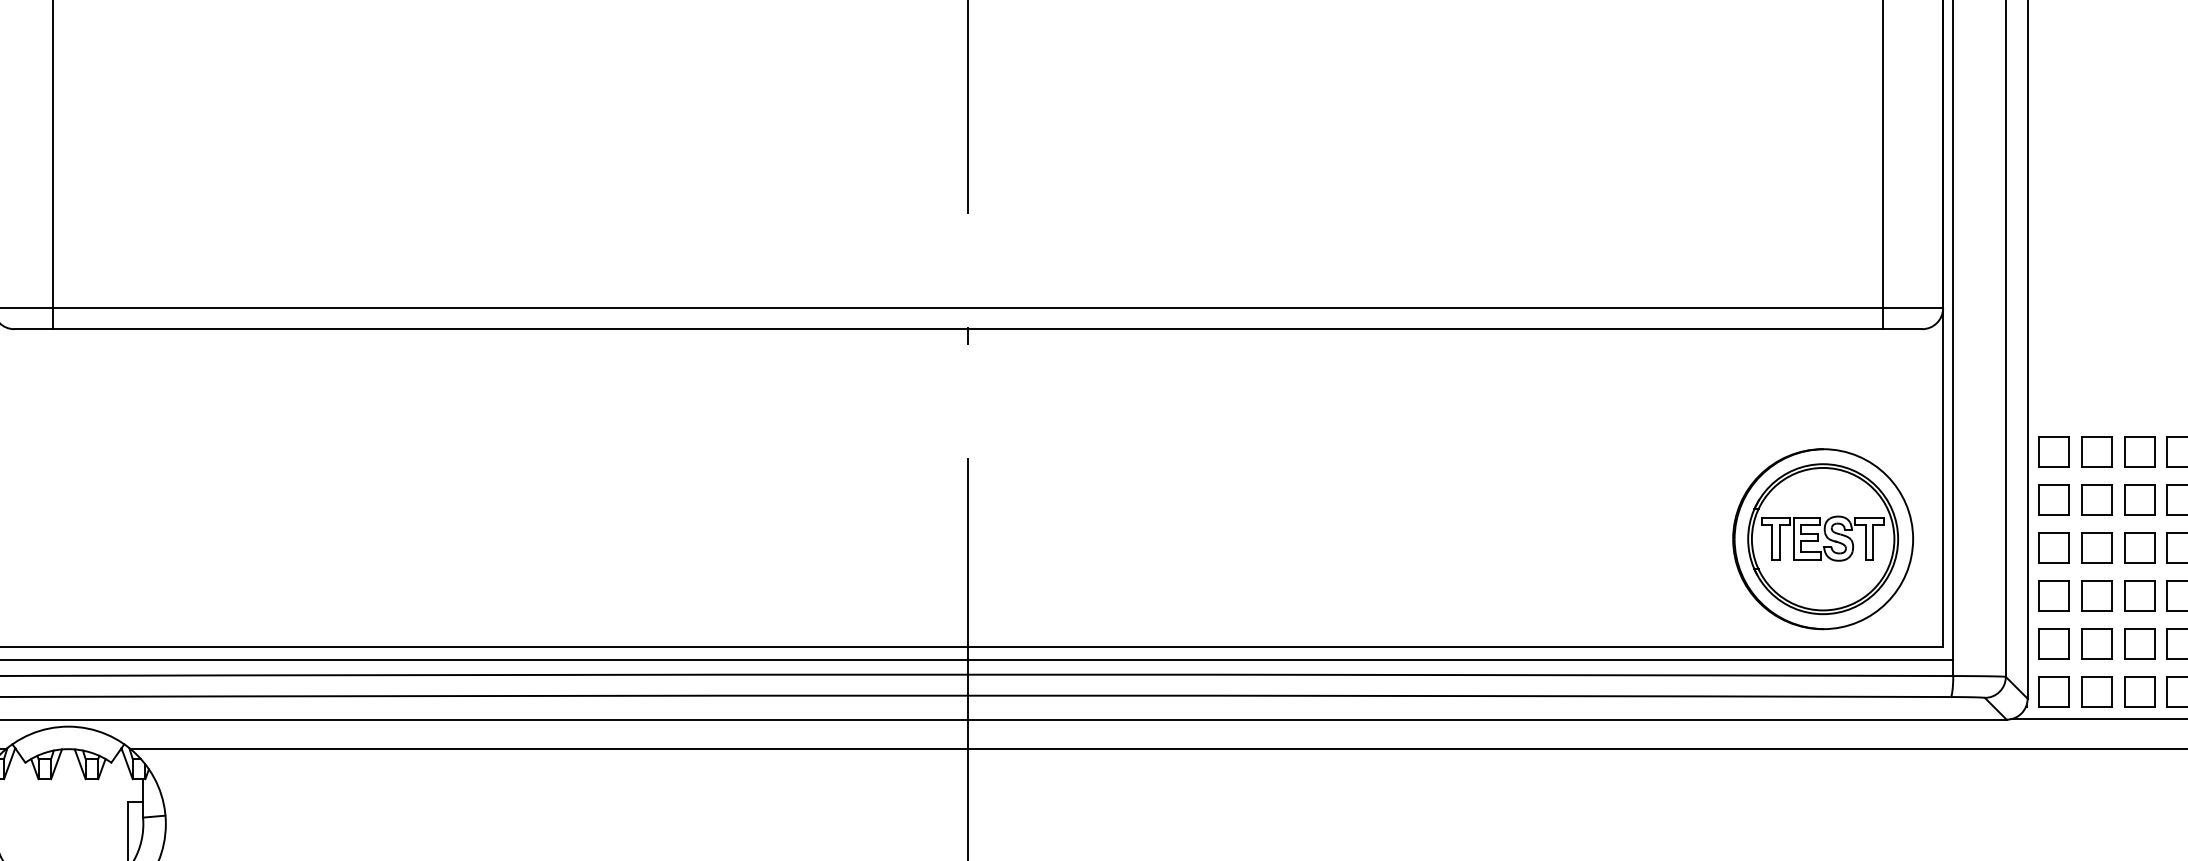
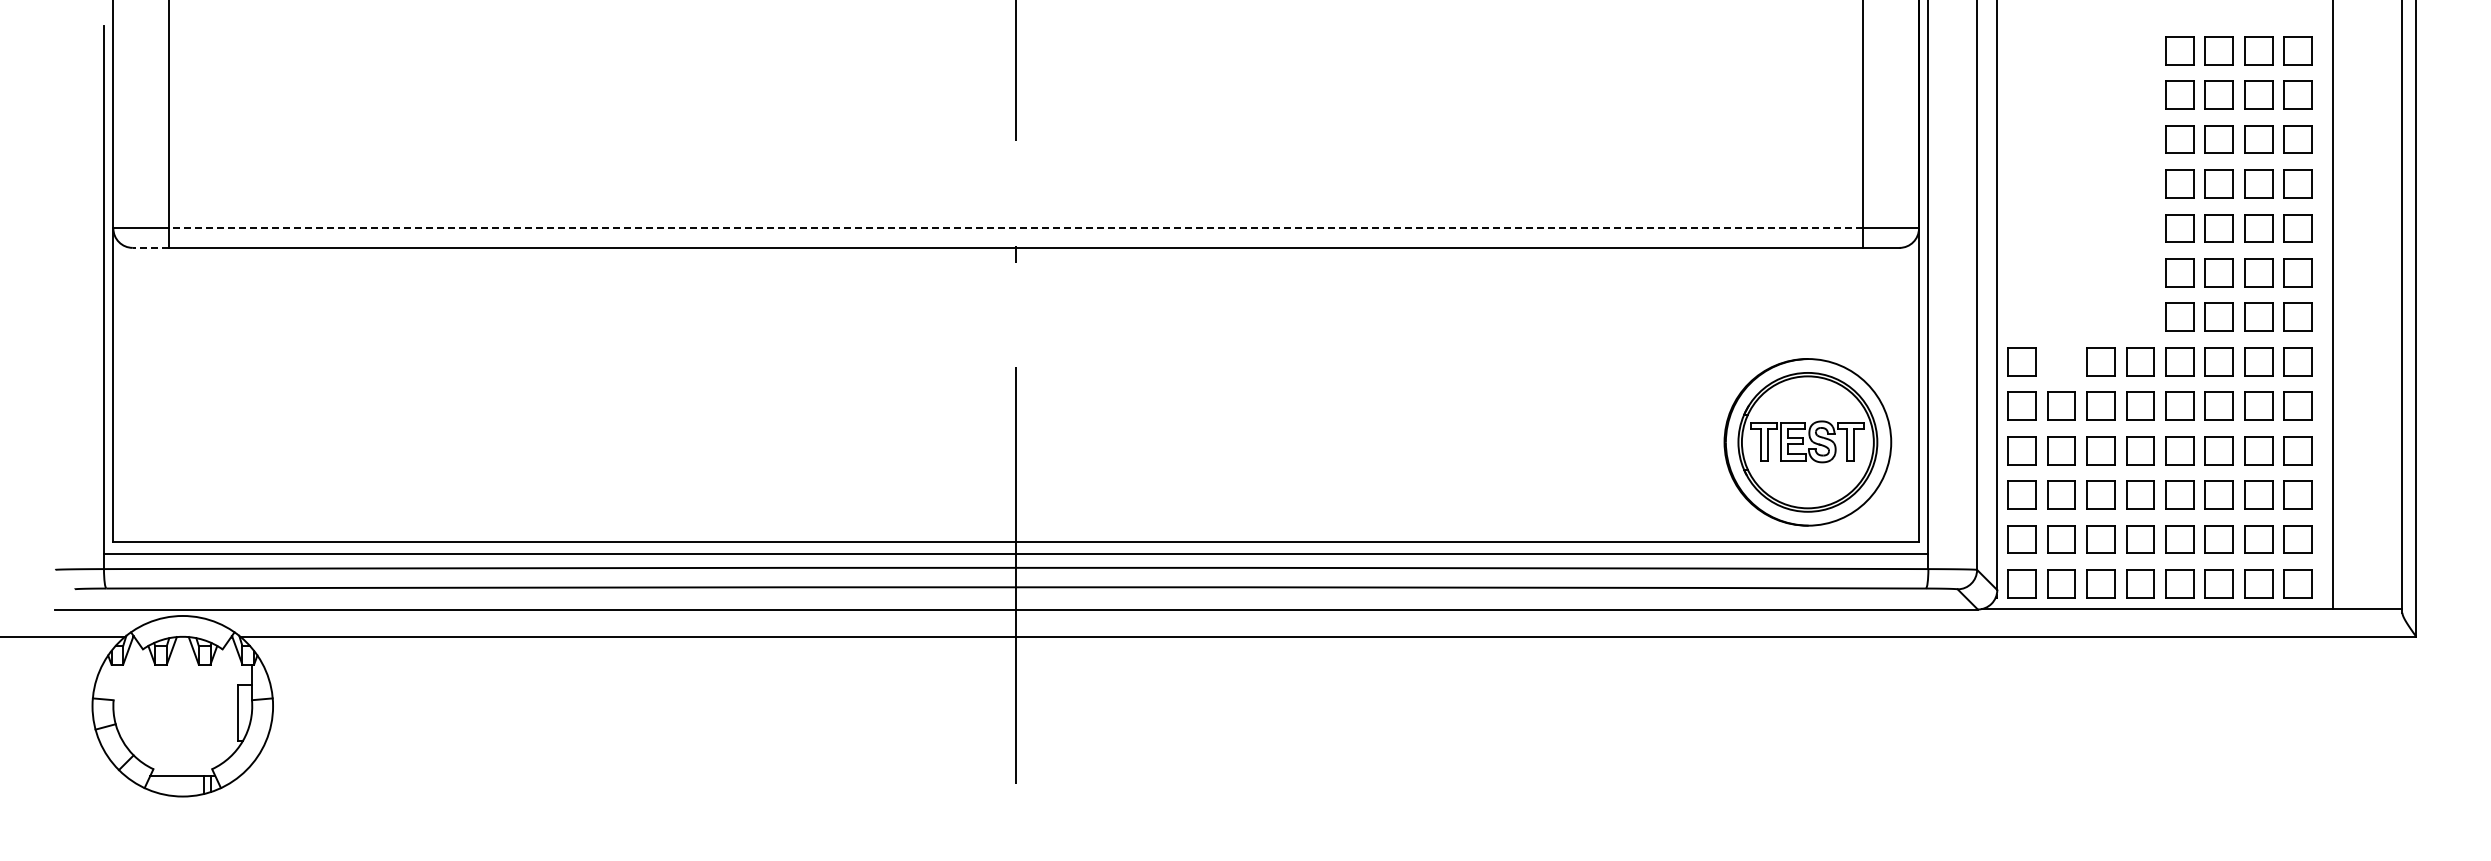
line: (967, 308) -> (1015, 228), solid -> dashed
line: (33, 328) -> (150, 247), solid -> dashed
part: (2096, 451) -> (2061, 361), removed

